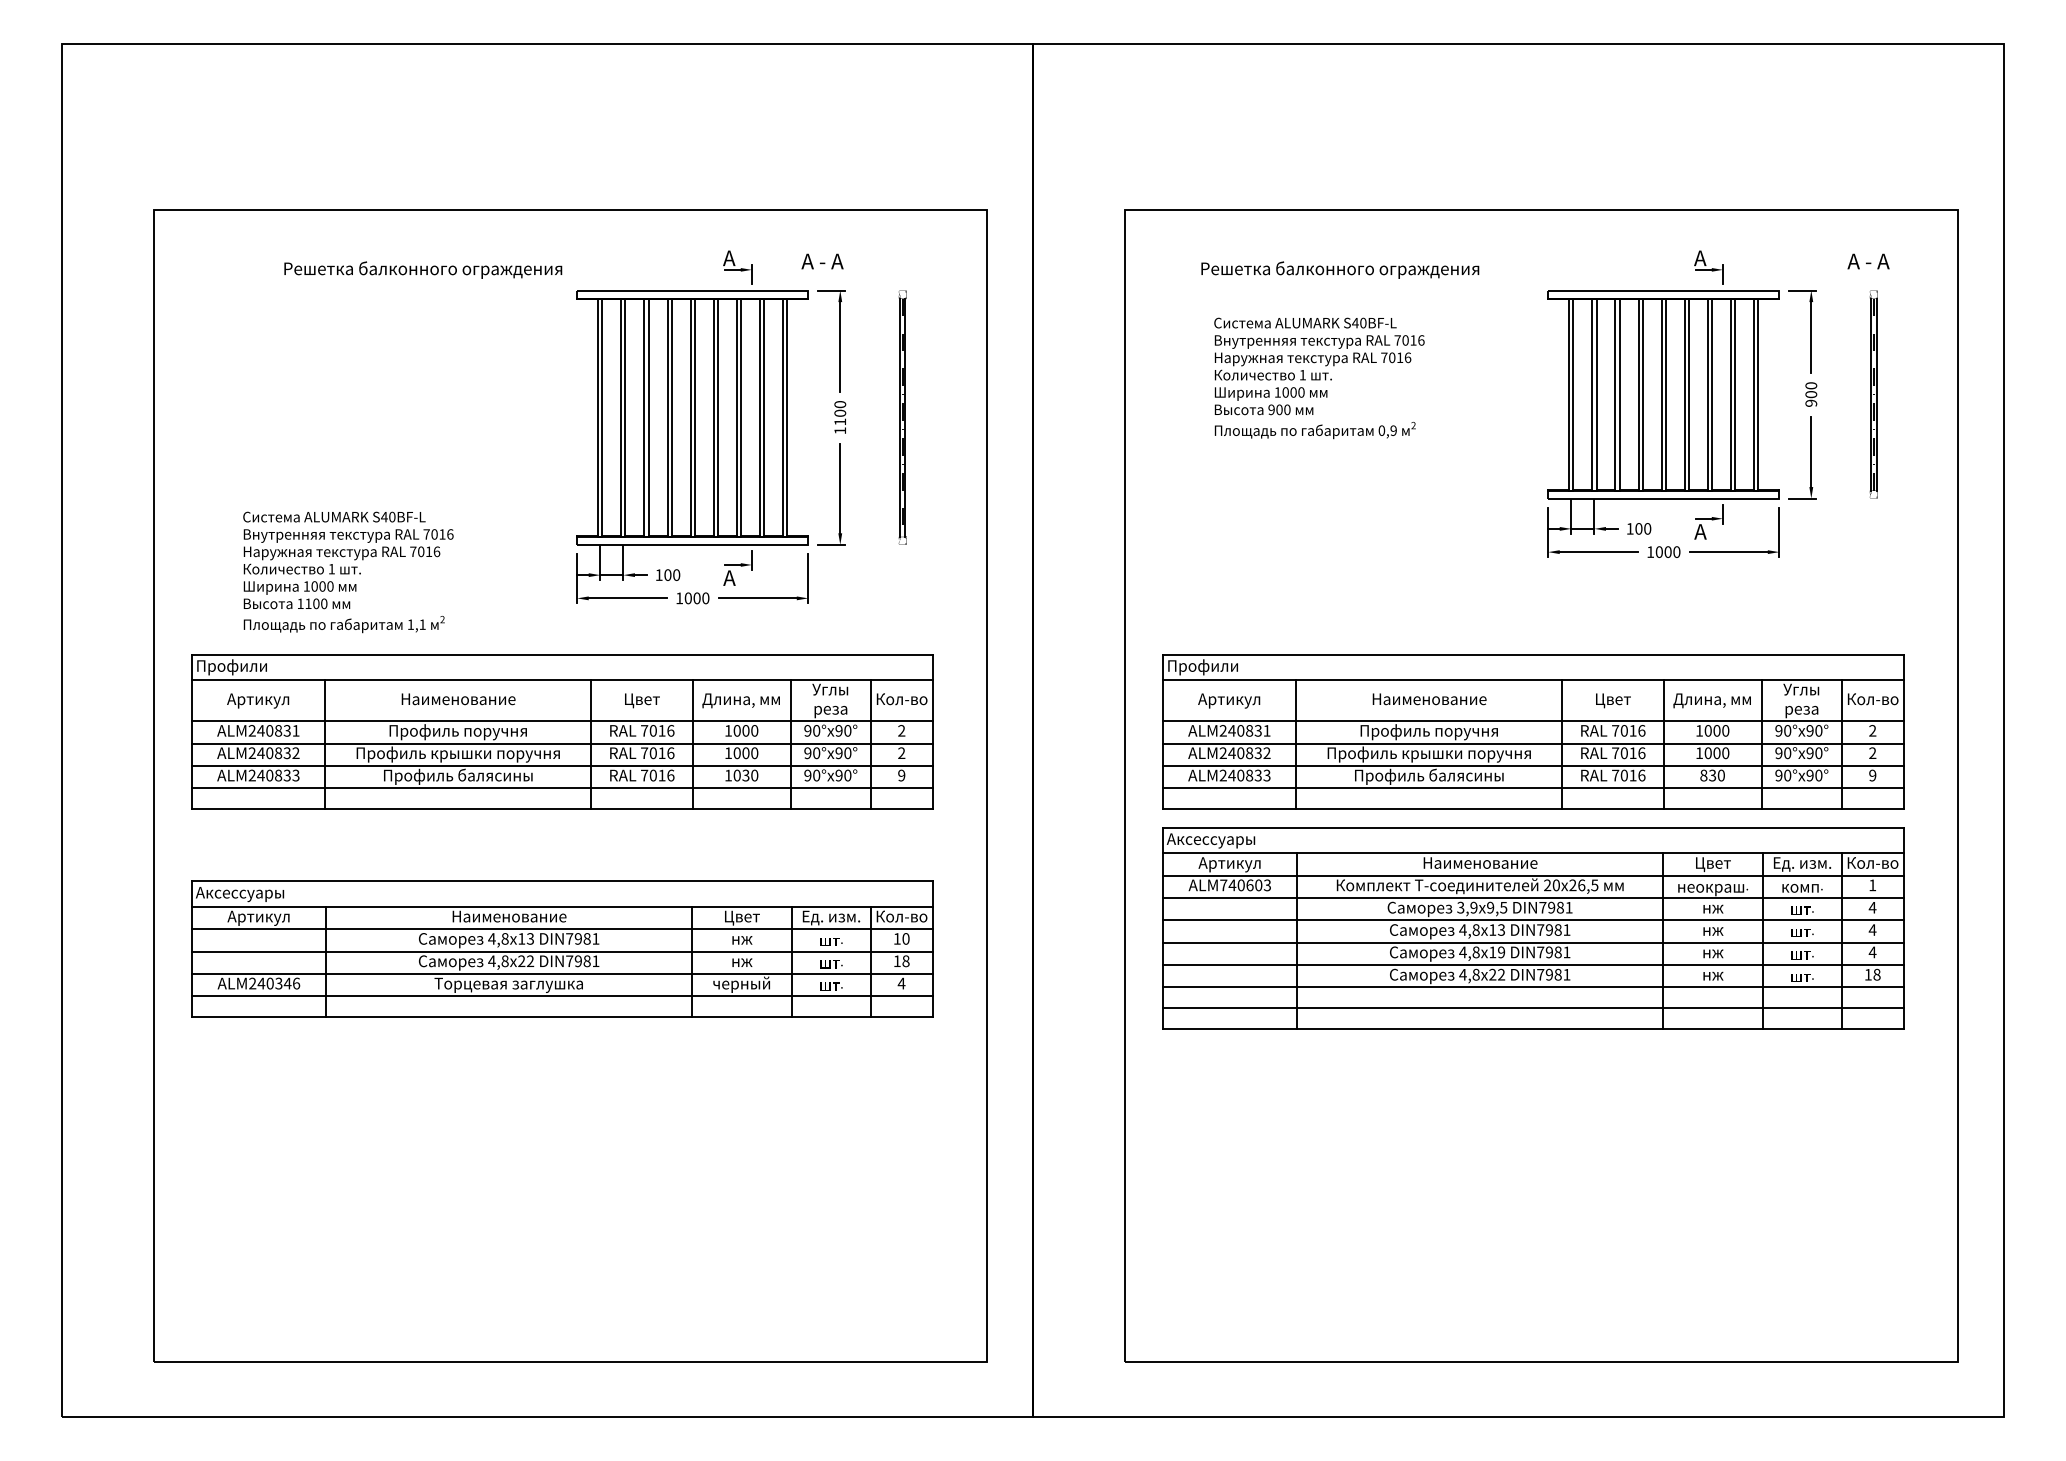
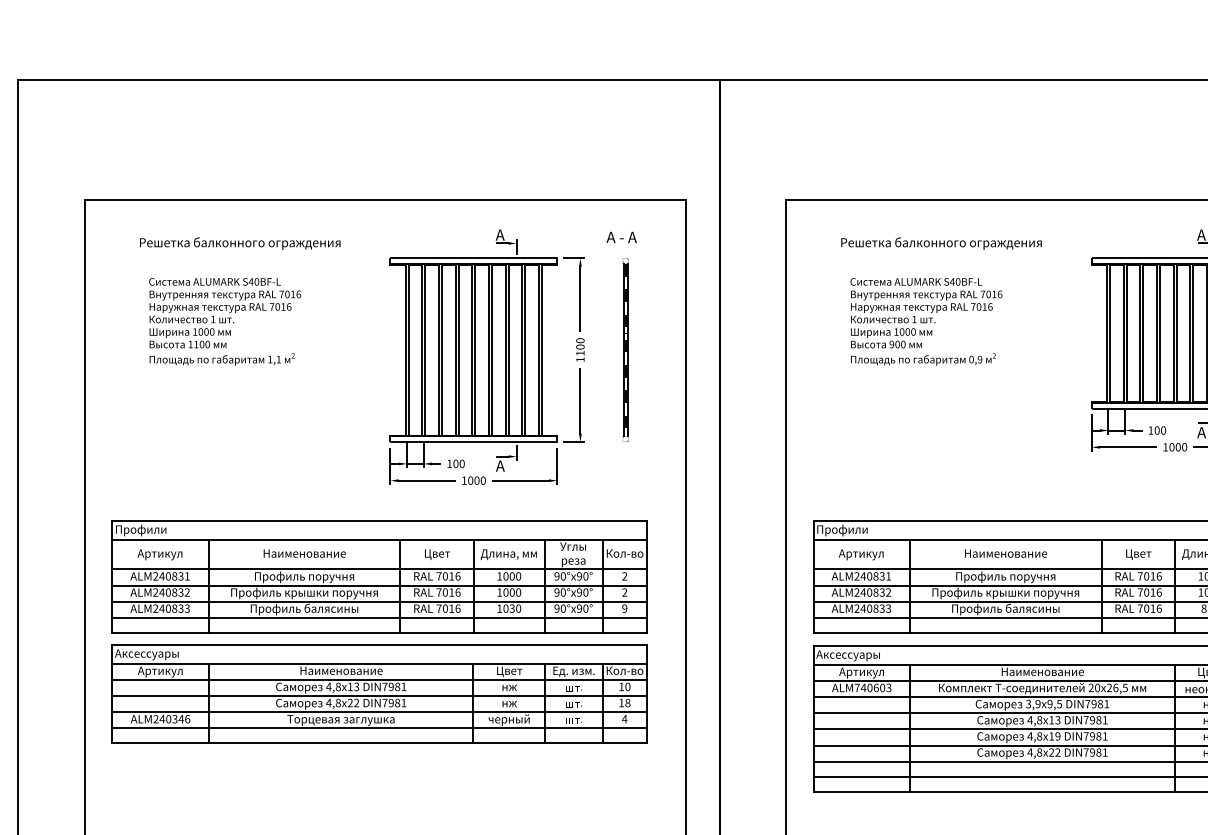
text: (822, 261) -> (621, 237), moved
text: (423, 269) -> (240, 243), moved
text: (348, 572) -> (225, 321), moved
part: (562, 948) -> (379, 693), moved

